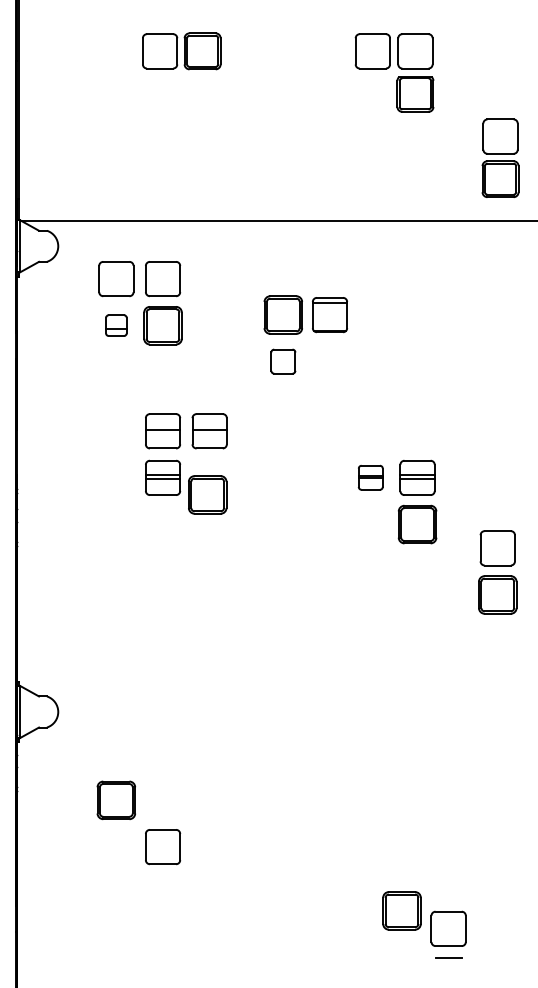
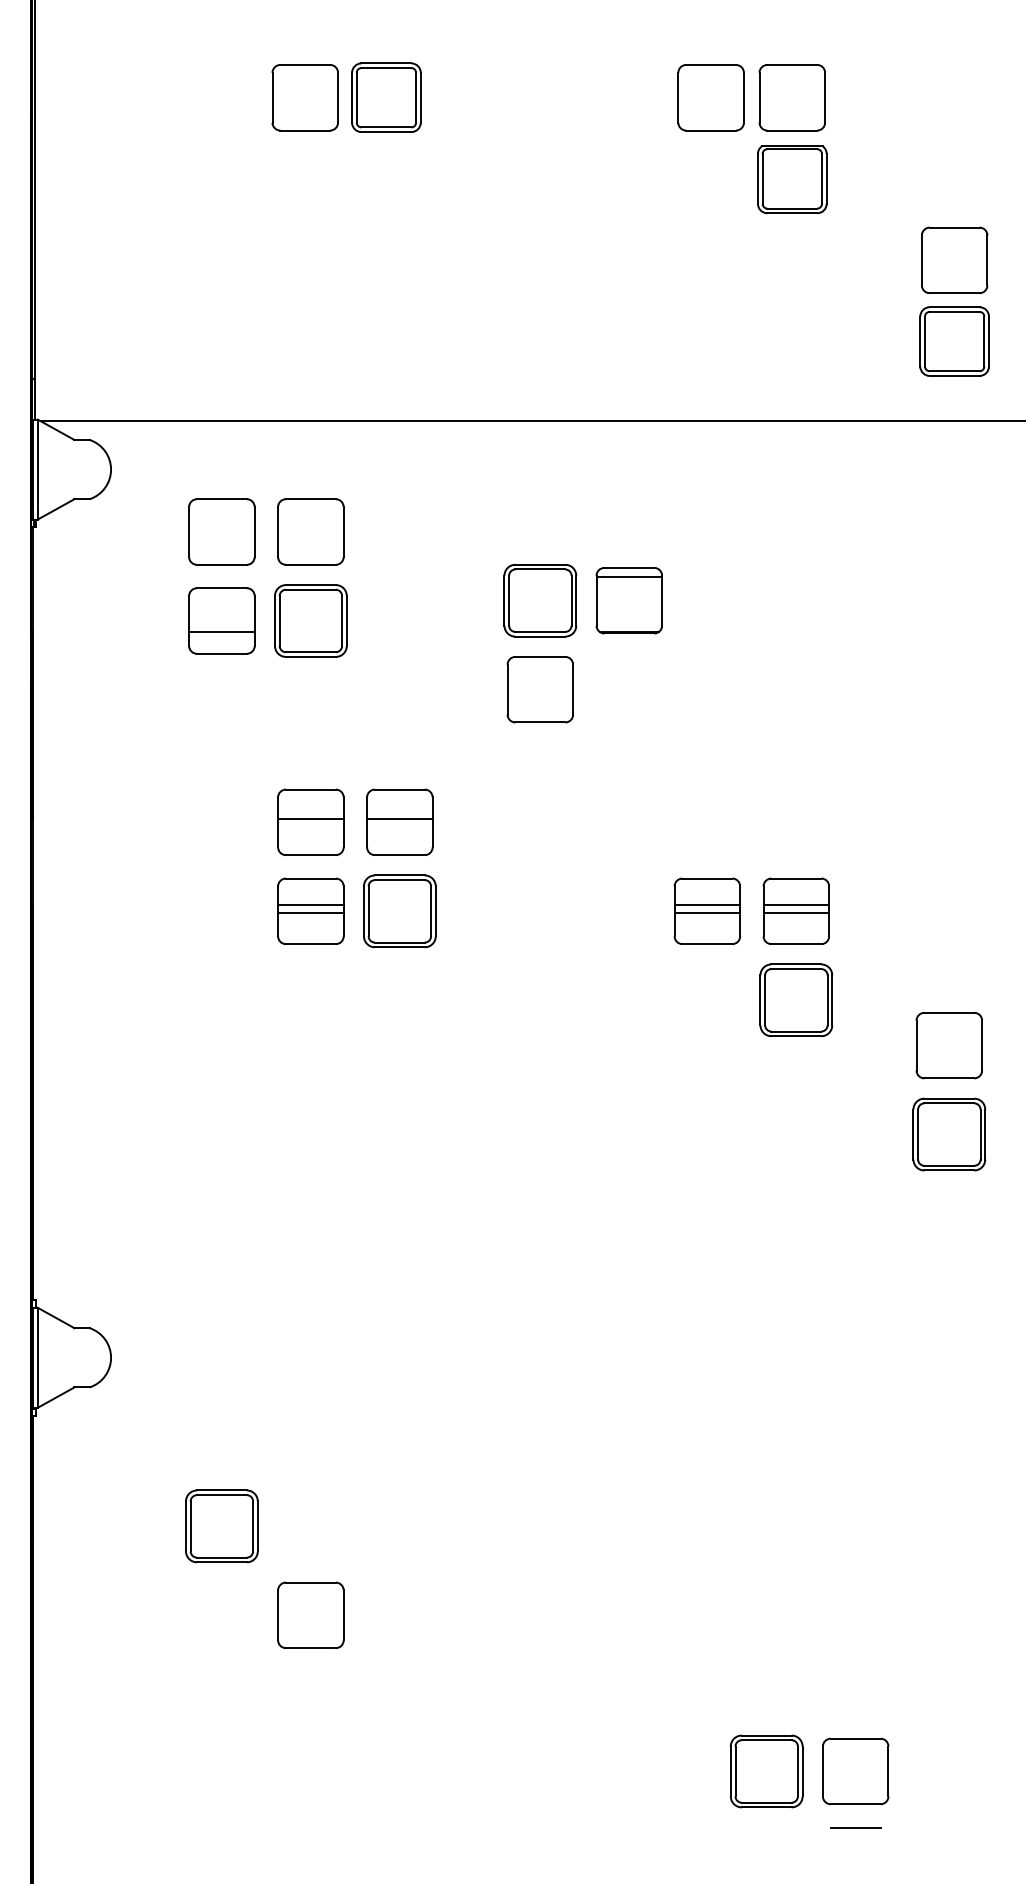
part: (116, 325) -> (222, 620), size x1.67
part: (283, 361) -> (540, 689), size x1.43
part: (370, 477) -> (706, 910), size x1.43
part: (207, 494) -> (399, 910), moved
part: (401, 910) -> (765, 1770), moved

